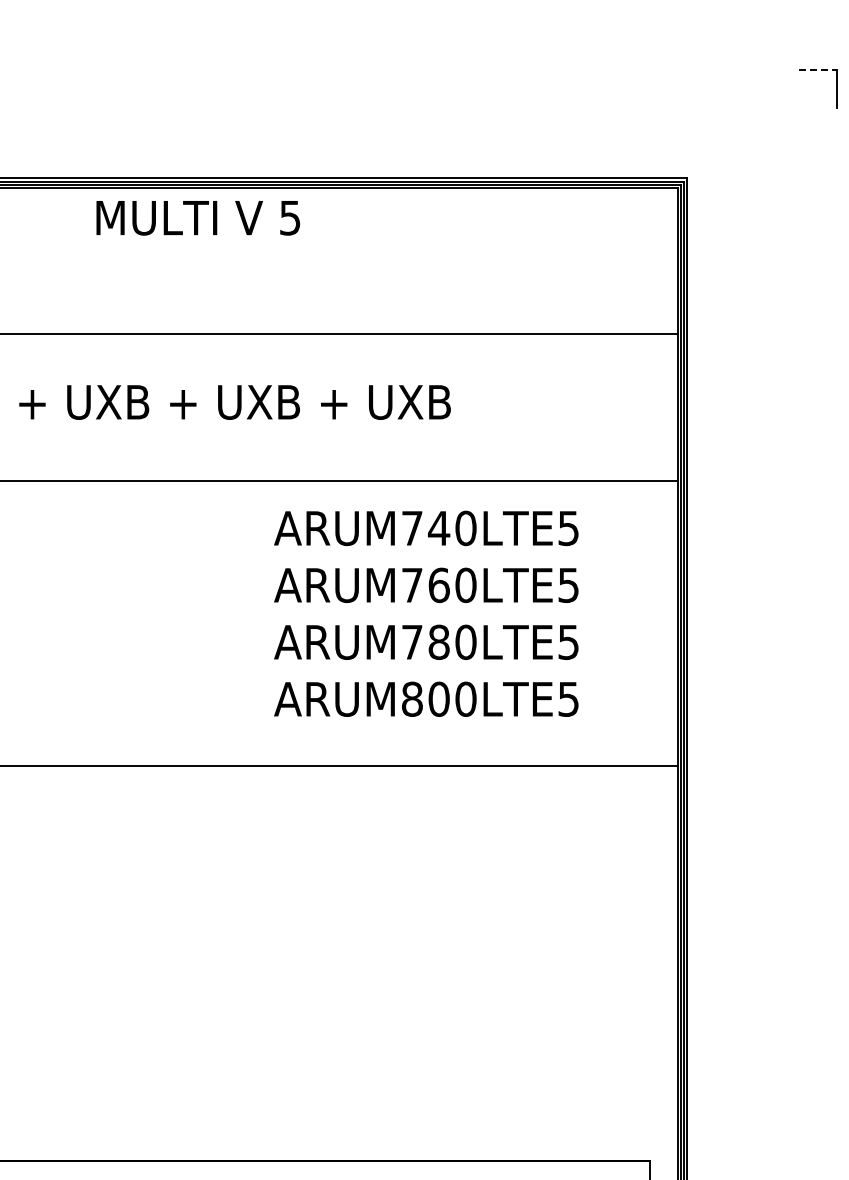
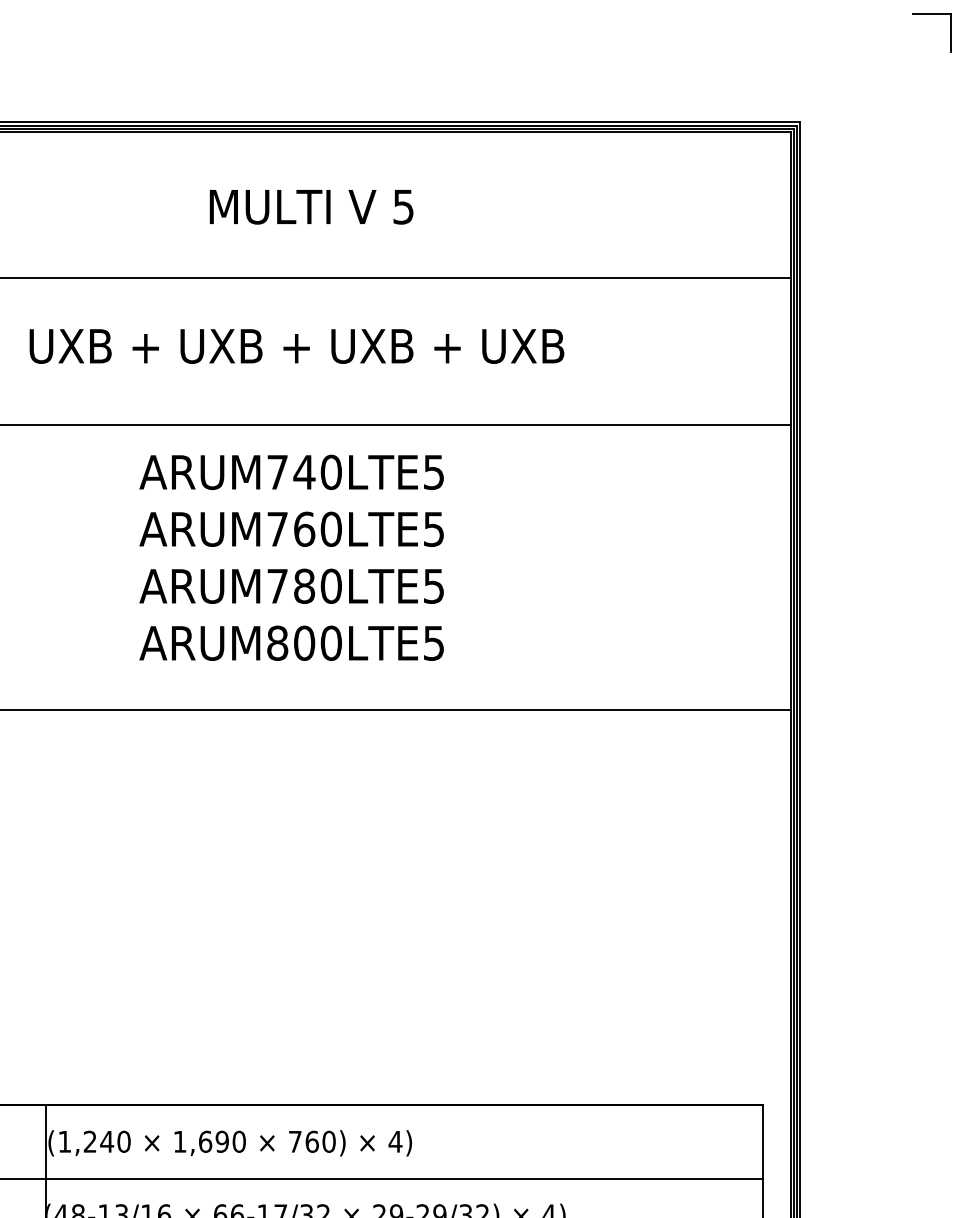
line: (818, 70) -> (931, 14), dashed -> solid
text: (198, 218) -> (311, 207), moved
text: (426, 613) -> (291, 557), moved

